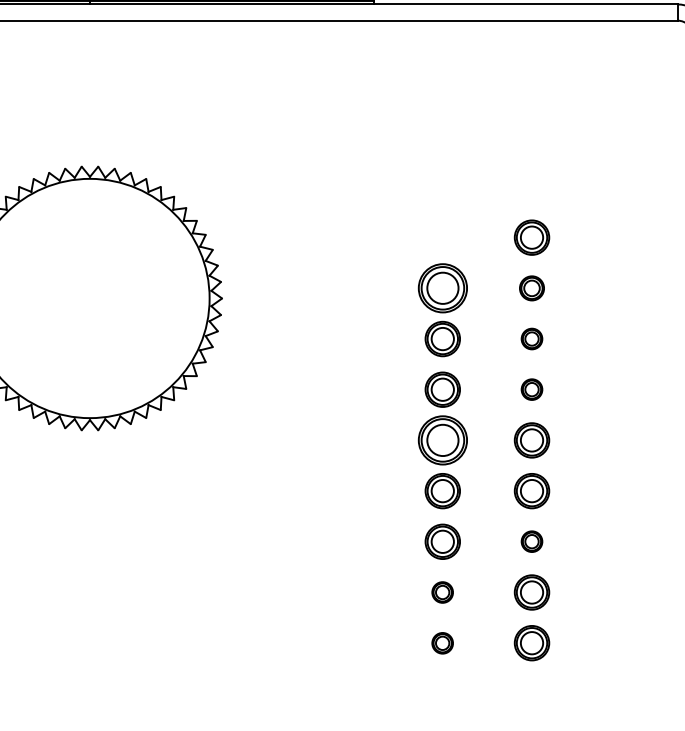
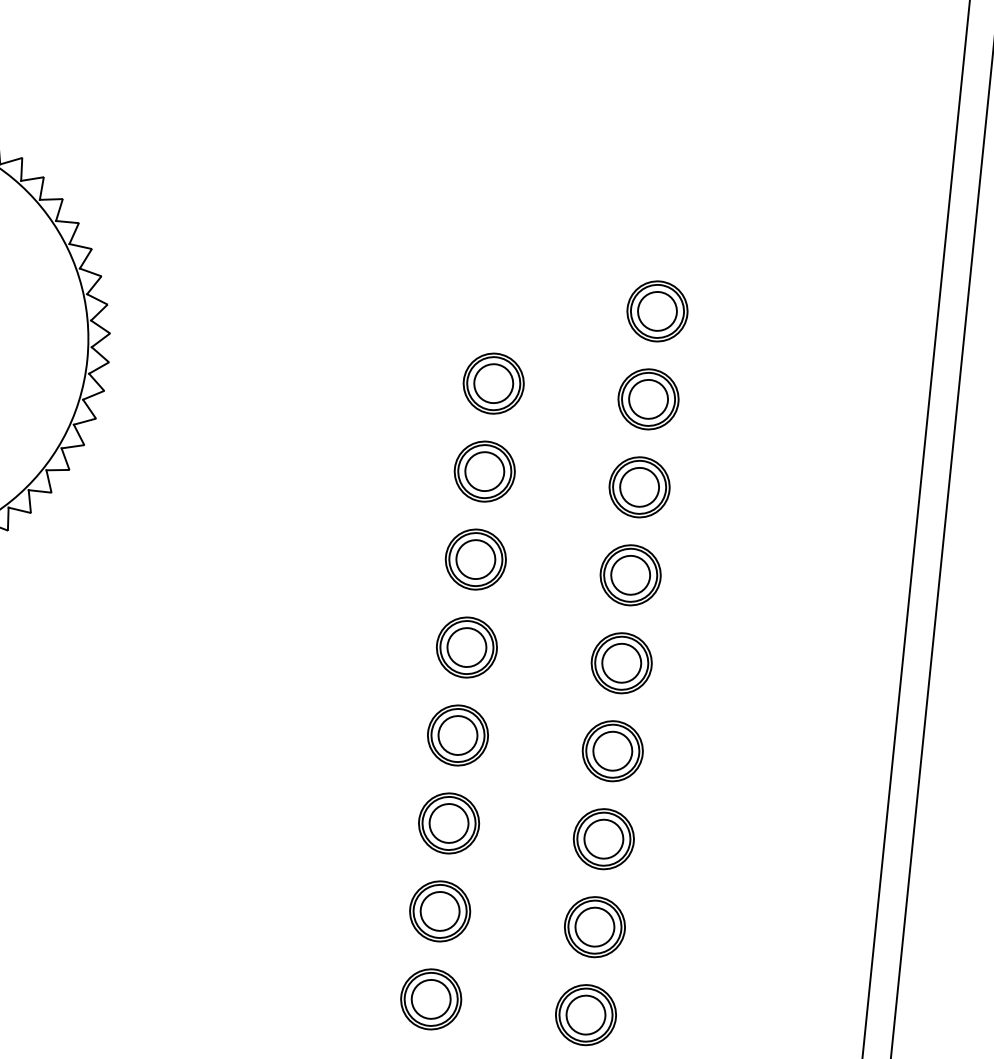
part: (442, 288) -> (493, 383), size x0.71
part: (531, 288) -> (647, 399), size x1.43
part: (531, 338) -> (638, 486), size x1.67
part: (531, 389) -> (629, 574), size x1.67
part: (442, 440) -> (466, 647), size x0.71
part: (531, 541) -> (603, 838), size x1.67
part: (442, 592) -> (439, 911), size x1.67
part: (442, 643) -> (430, 999), size x1.67

